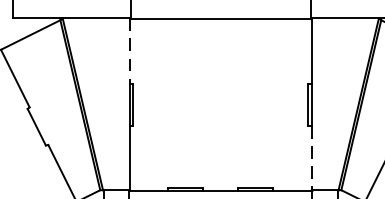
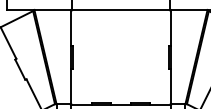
line: (130, 52) -> (71, 28), dashed -> solid
line: (311, 157) -> (170, 86), dashed -> solid

